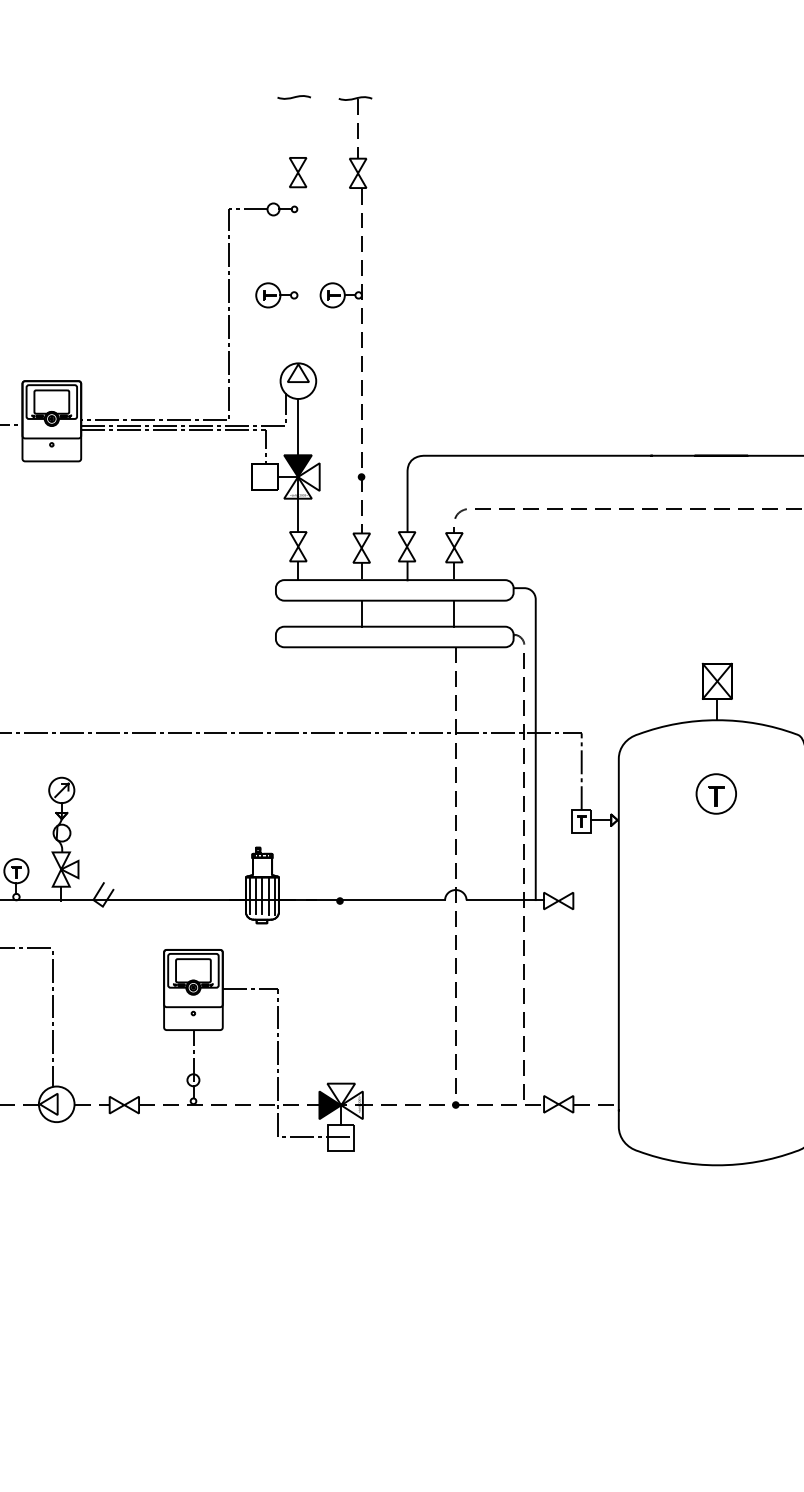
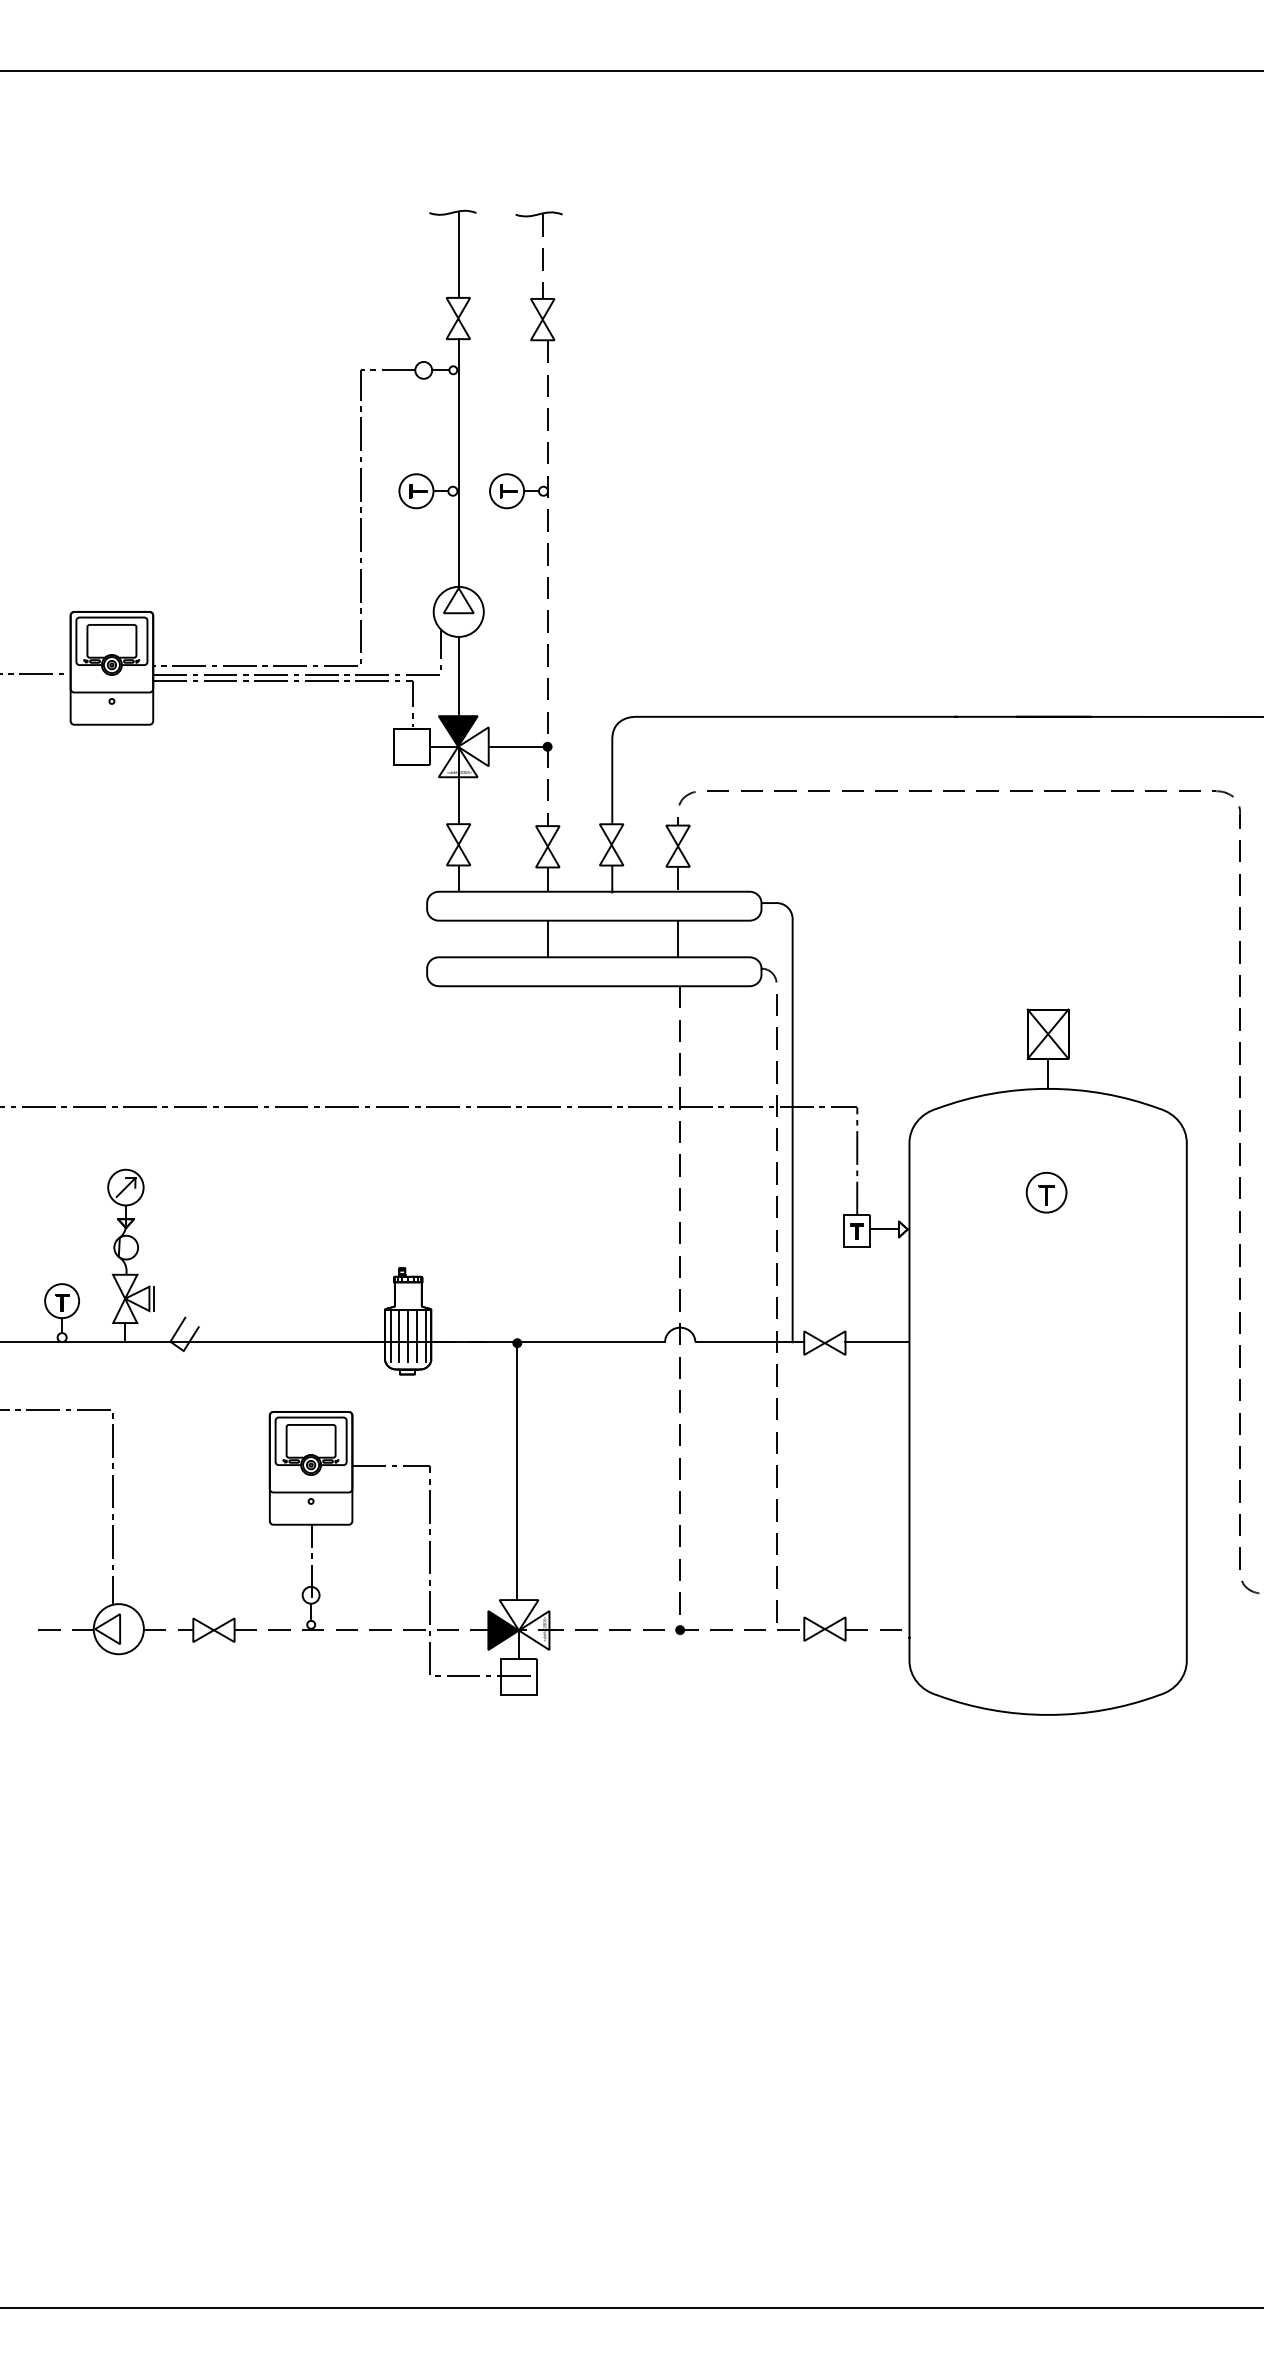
line: (298, 127) -> (458, 255), added
line: (298, 275) -> (458, 463), added
line: (340, 476) -> (517, 746), added
part: (716, 793) -> (1046, 1192), size x0.71
line: (82, 869) -> (154, 1298), added
line: (596, 900) -> (877, 1342), added
line: (340, 992) -> (517, 1471), added

